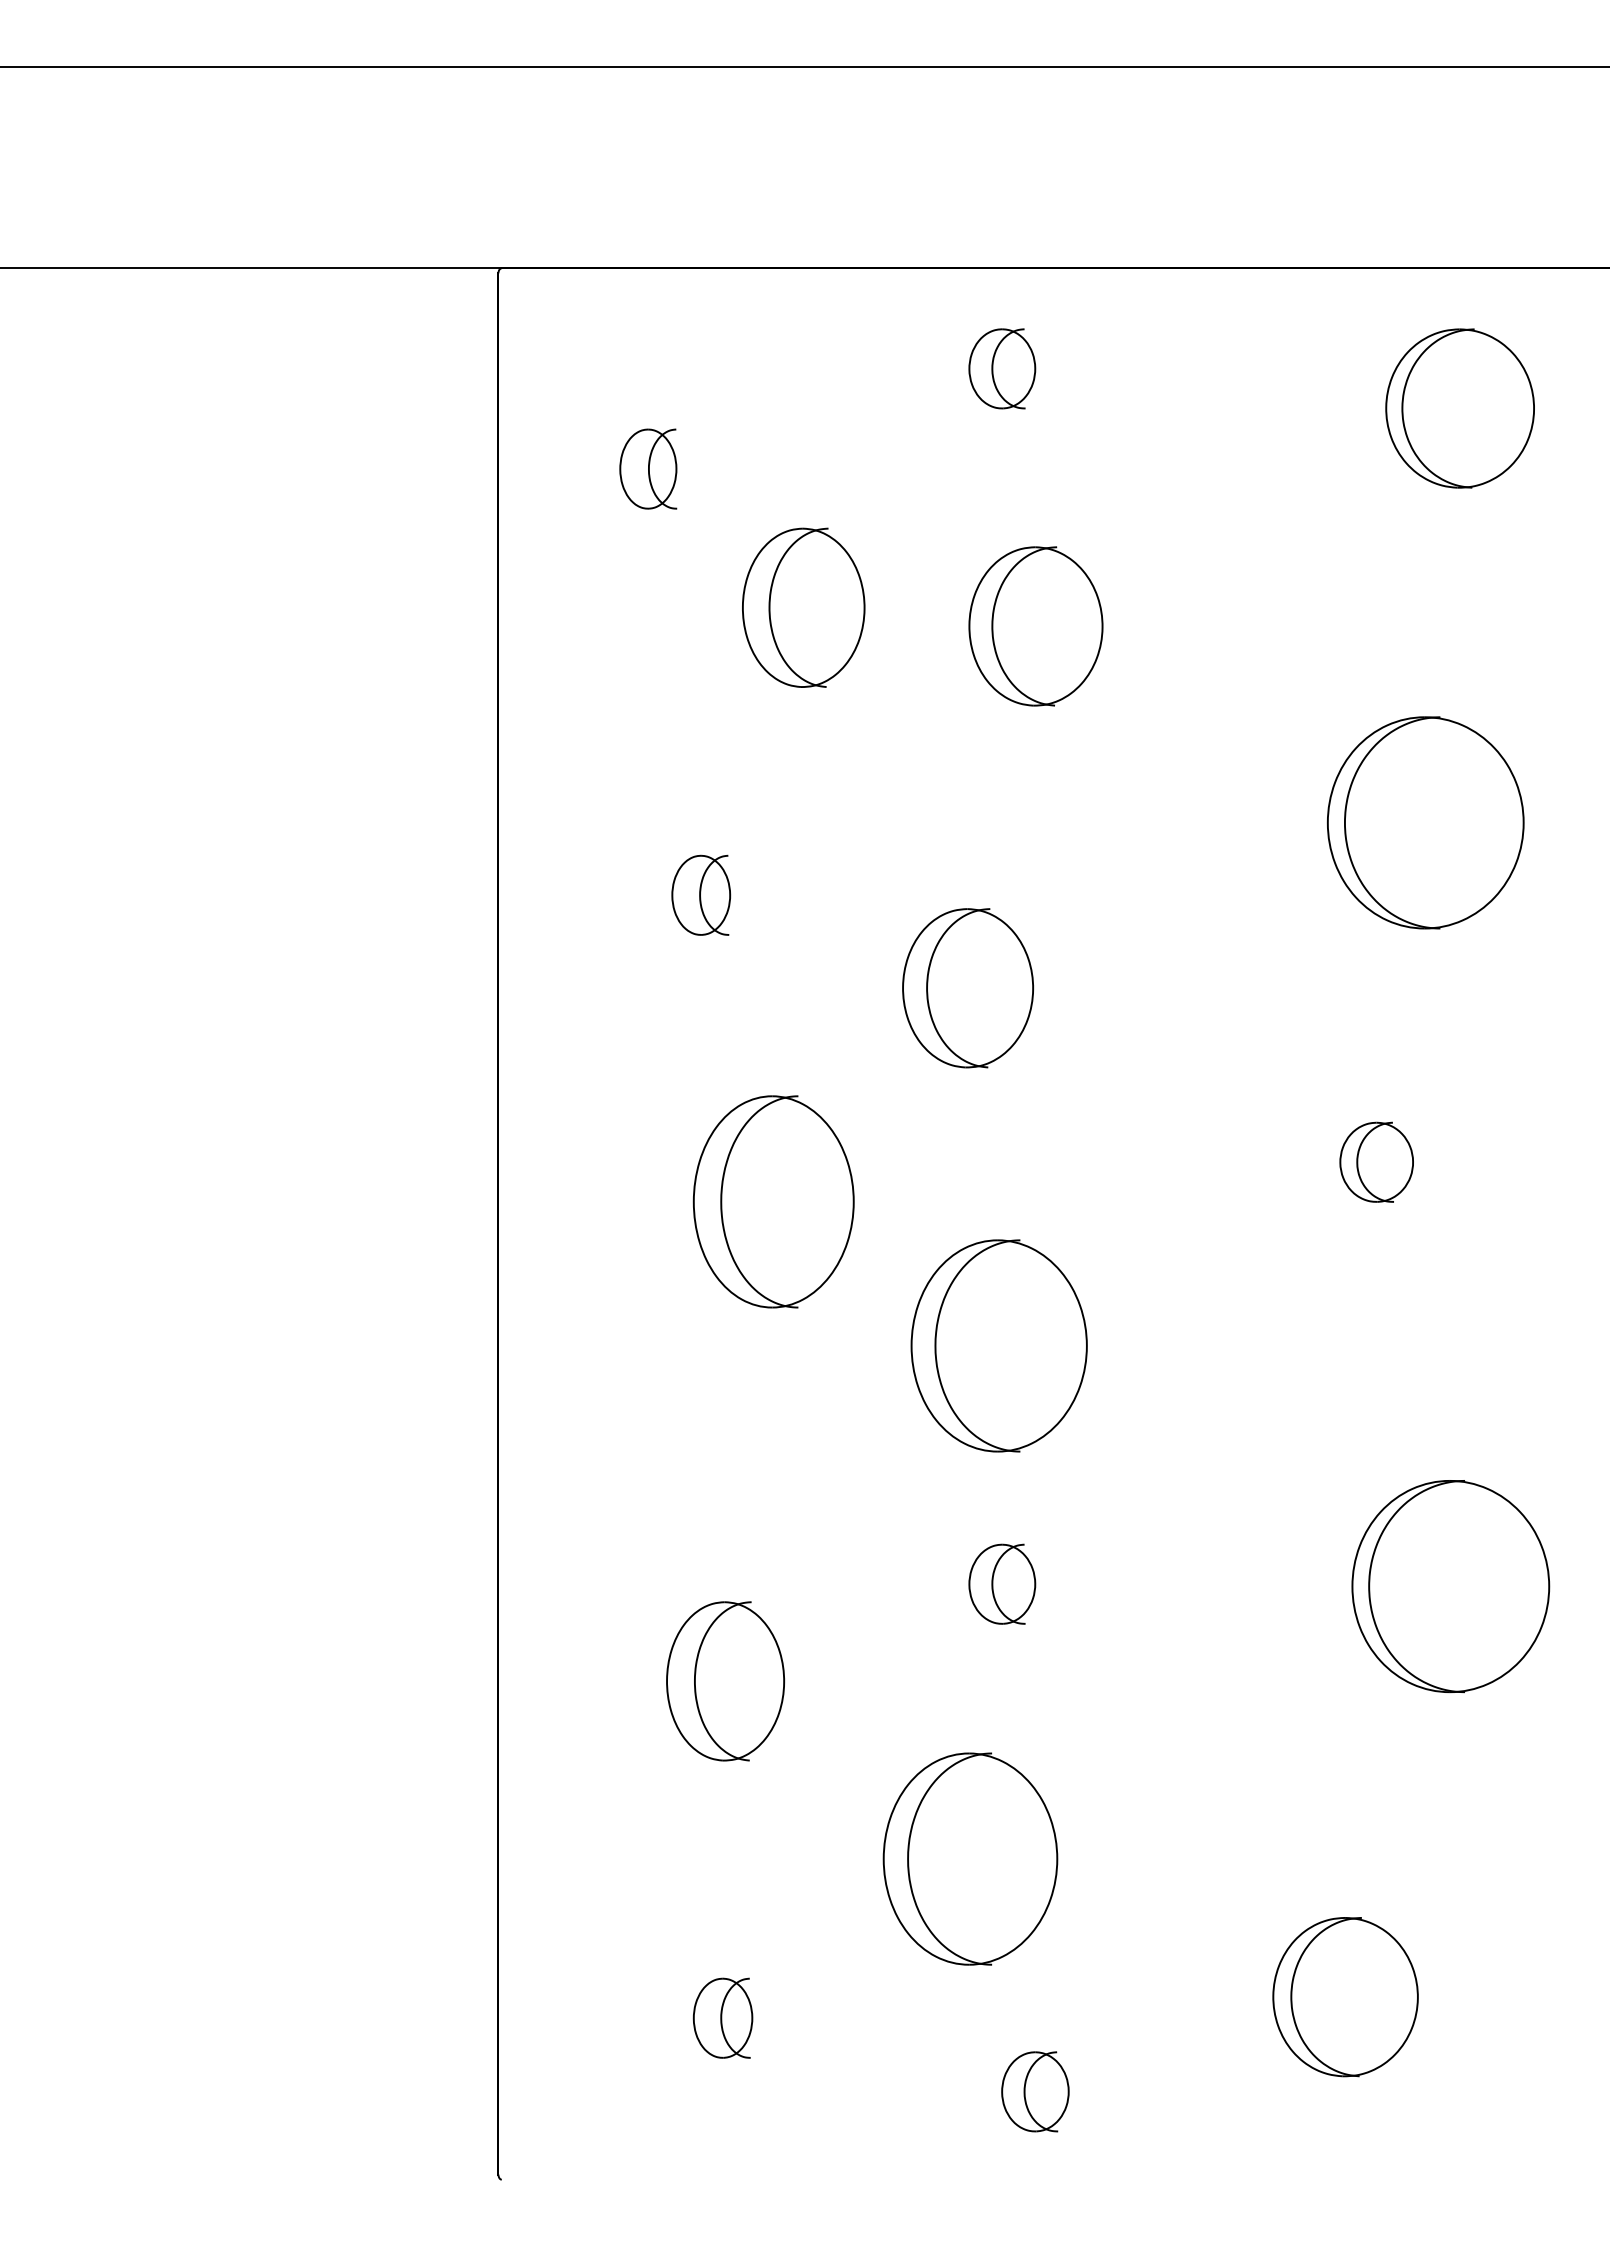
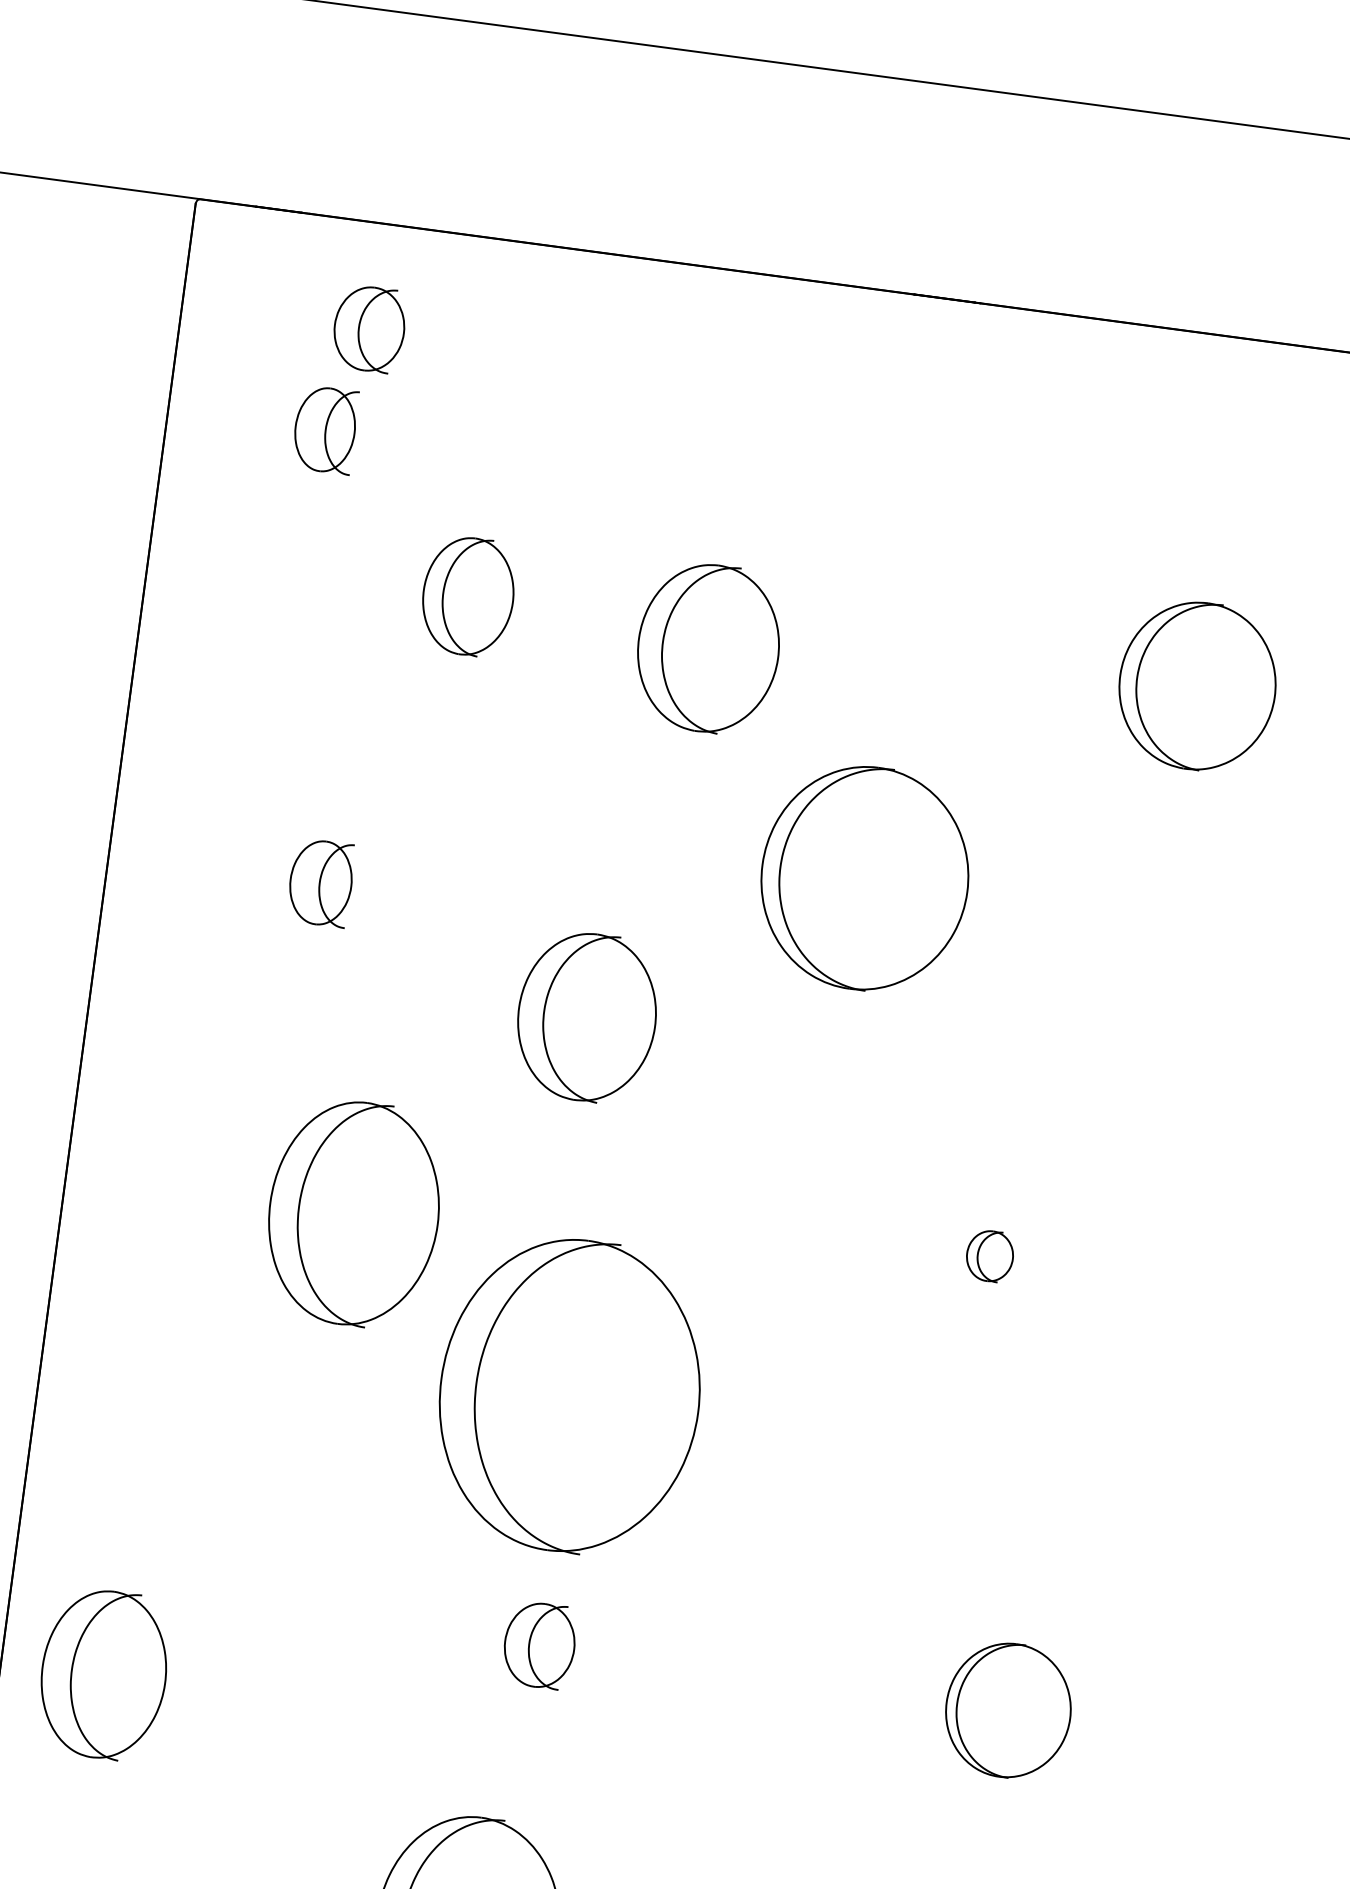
part: (1002, 368) -> (369, 328), moved
part: (1459, 408) -> (1196, 685), moved
part: (803, 607) -> (468, 596), size x0.7
part: (1425, 822) -> (864, 877), moved
part: (1376, 1161) -> (989, 1255), size x0.6
part: (998, 1345) -> (569, 1395), size x1.4
part: (1450, 1586) -> (1008, 1710), size x0.6
part: (725, 1681) -> (103, 1674), moved

